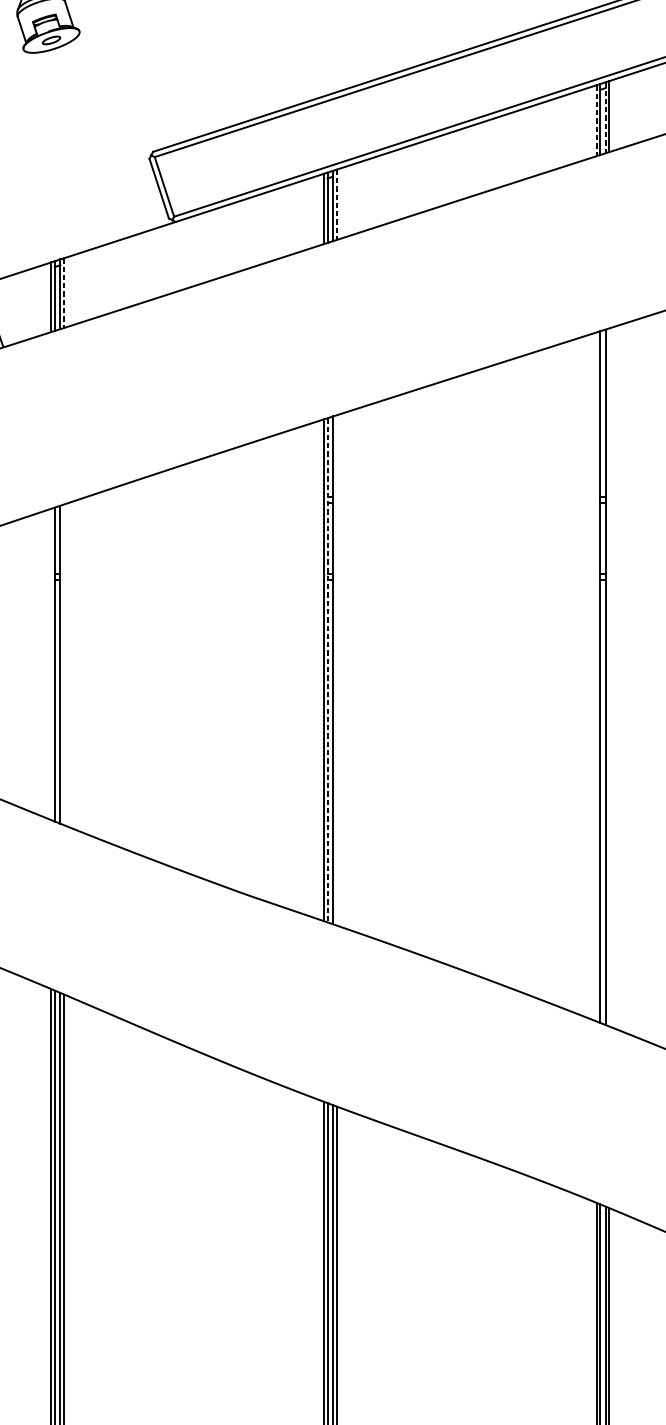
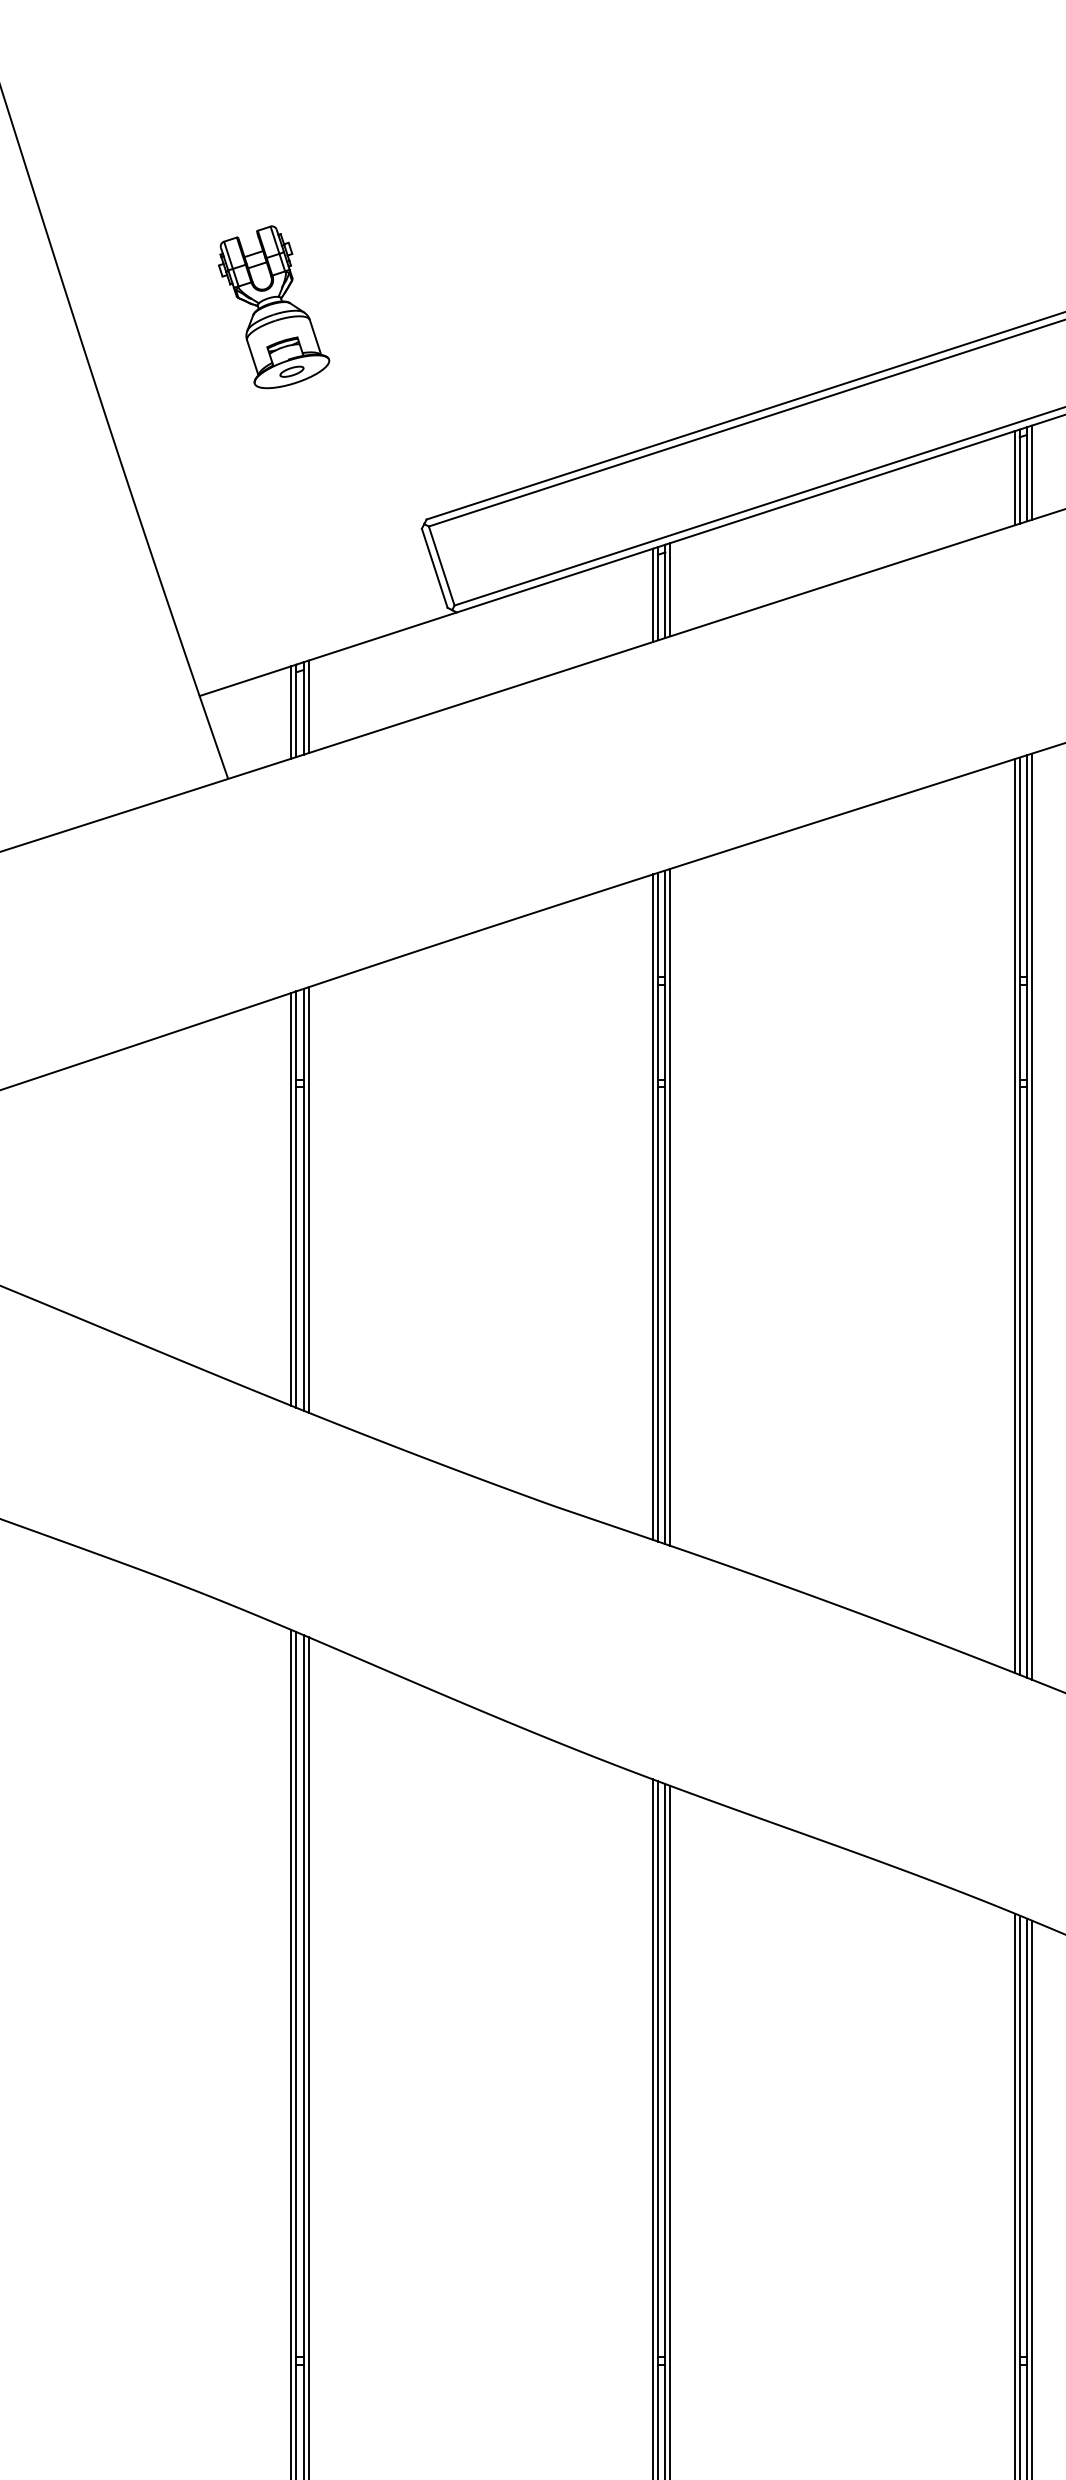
line: (606, 117) -> (1027, 474), dashed -> solid
line: (596, 120) -> (1014, 478), dashed -> solid
line: (336, 204) -> (670, 589), dashed -> solid
line: (64, 293) -> (308, 707), dashed -> solid
line: (51, 664) -> (291, 1199), added
line: (64, 664) -> (308, 1199), added
line: (336, 669) -> (670, 1206), added
line: (327, 670) -> (658, 1207), dashed -> solid
line: (596, 676) -> (1014, 1215), added
line: (609, 677) -> (1031, 1216), added

